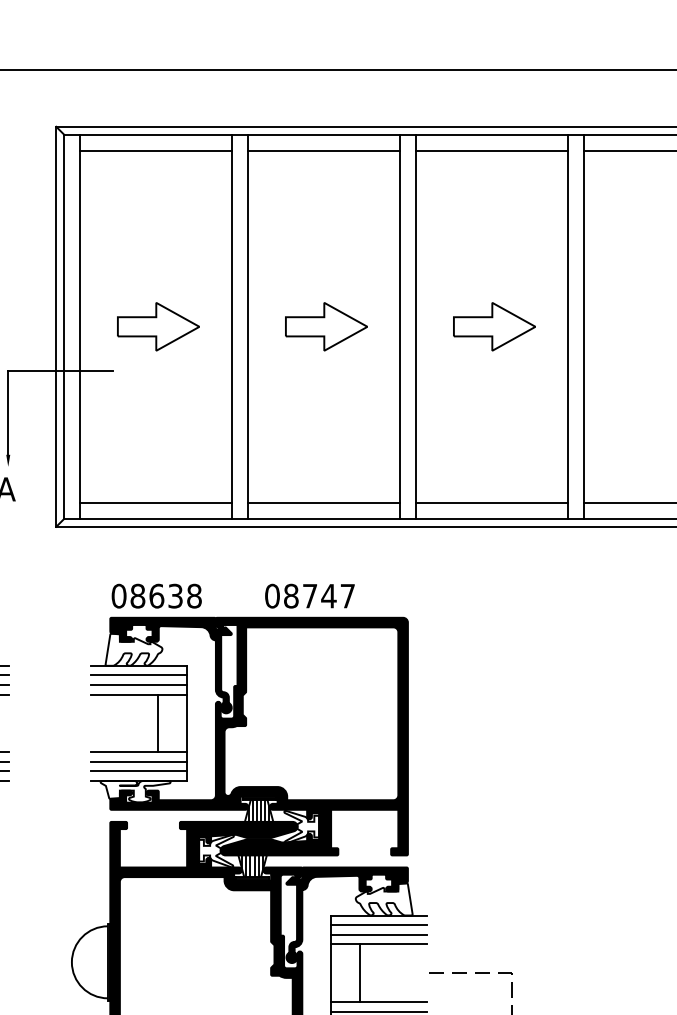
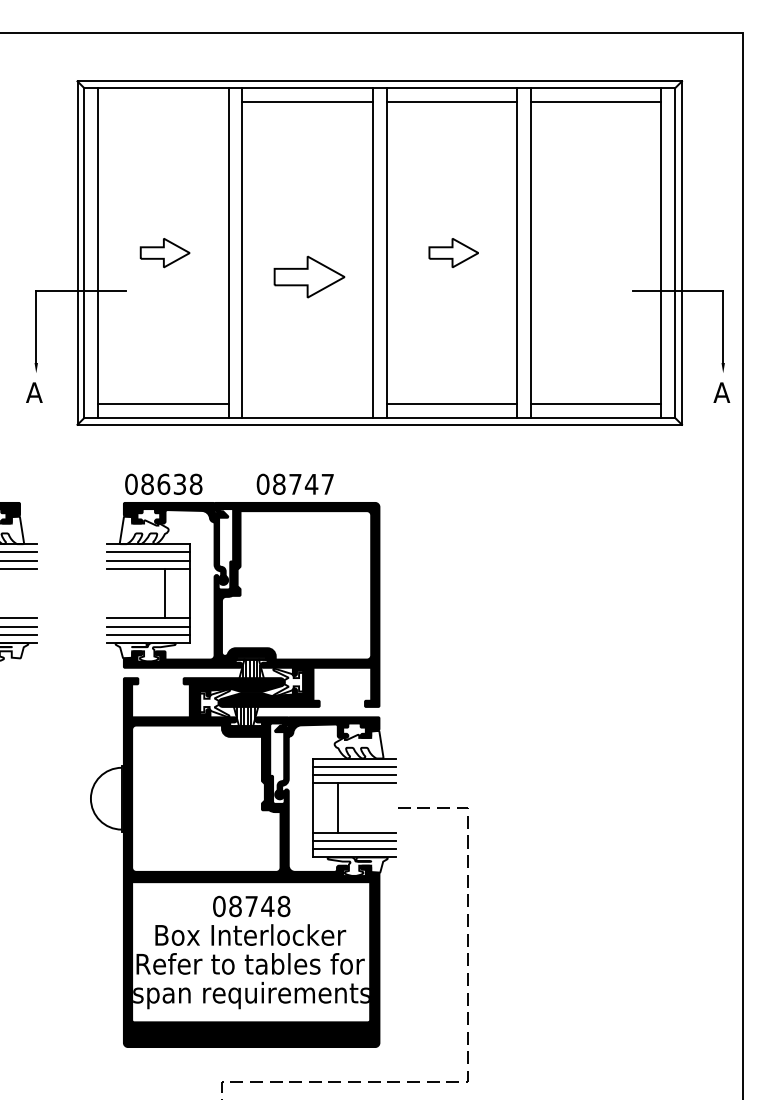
line: (156, 150) -> (163, 101), removed
part: (157, 326) -> (164, 252), size x0.7
part: (326, 326) -> (309, 276), moved
part: (494, 326) -> (453, 252), size x0.7
line: (324, 503) -> (307, 404), removed

